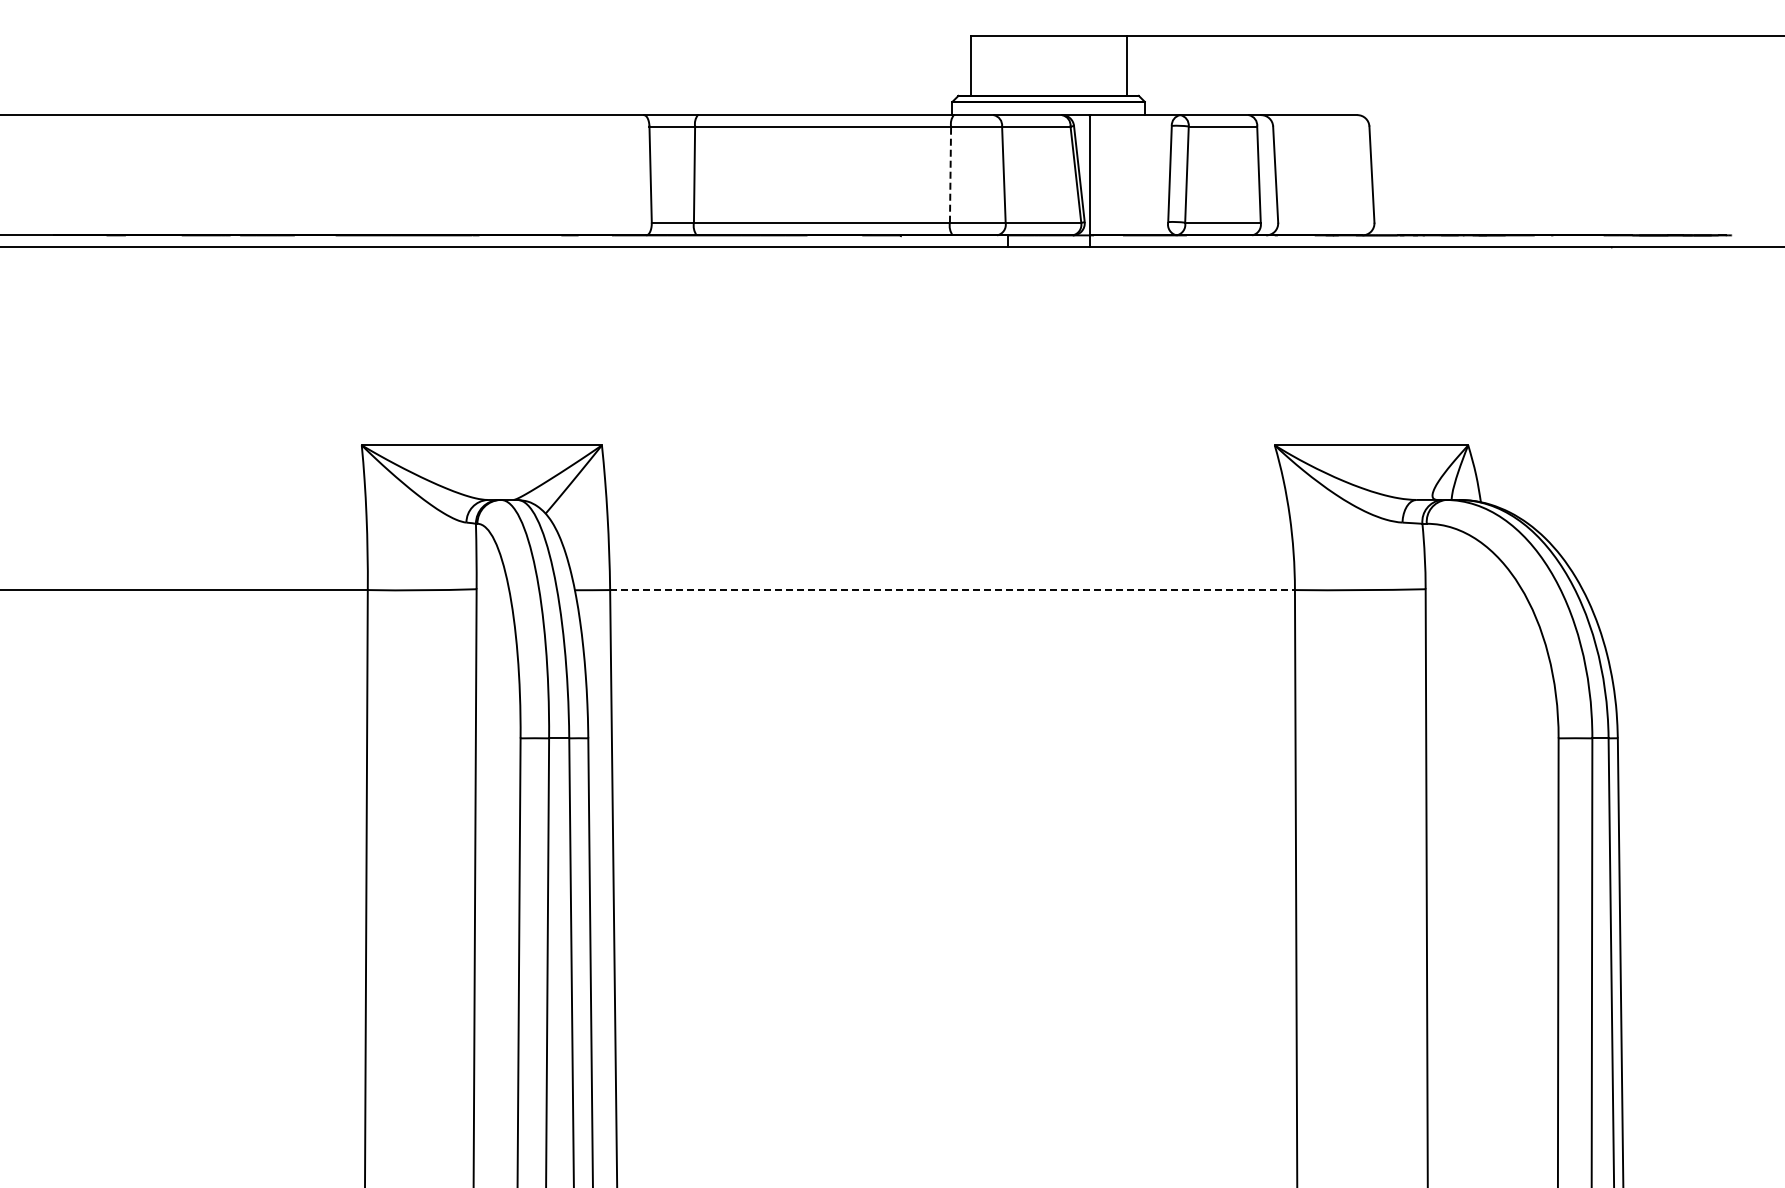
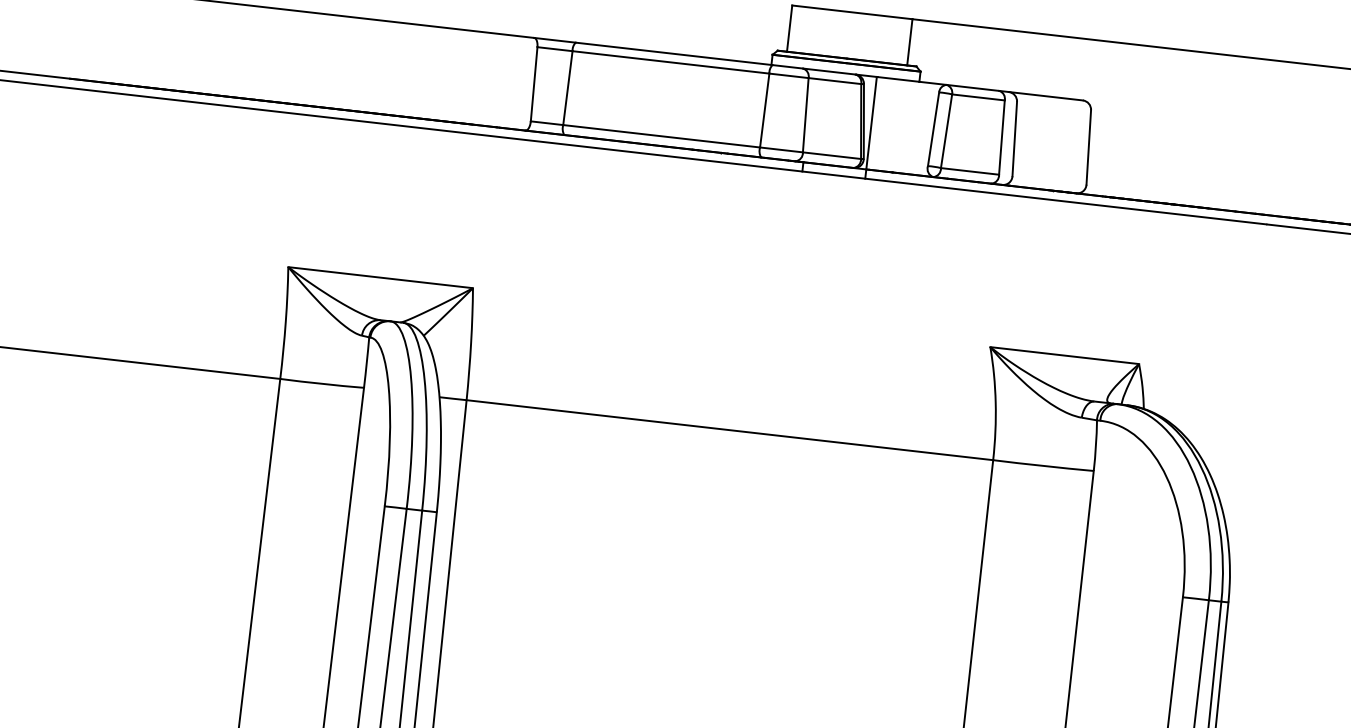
line: (950, 174) -> (764, 110), dashed -> solid
line: (953, 590) -> (730, 430), dashed -> solid

